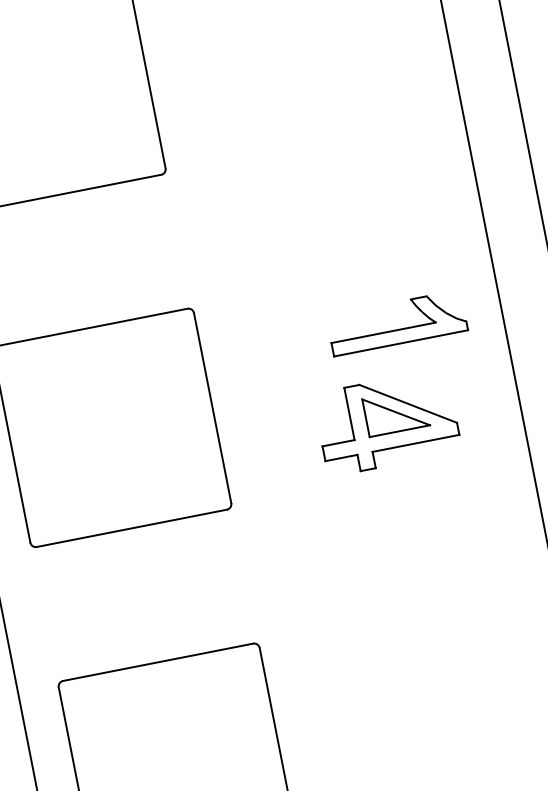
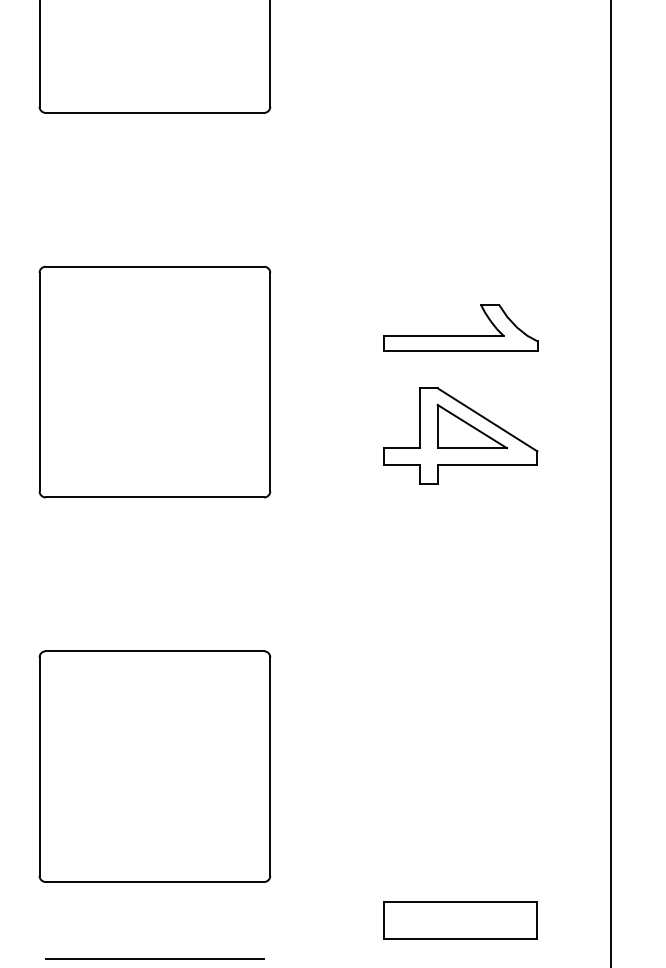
part: (398, 329) -> (460, 335), moved

